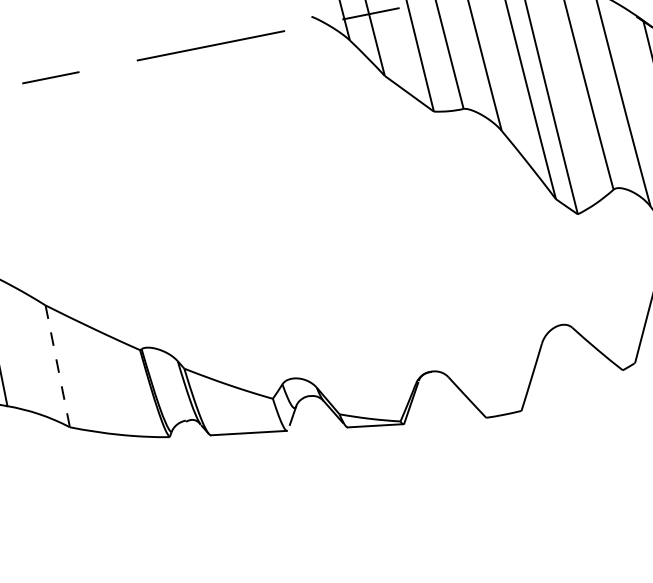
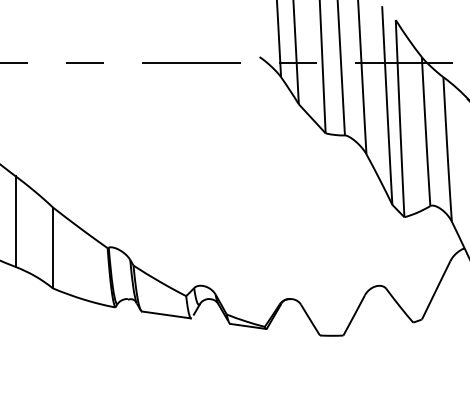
line: (58, 366) -> (53, 248), dashed -> solid

